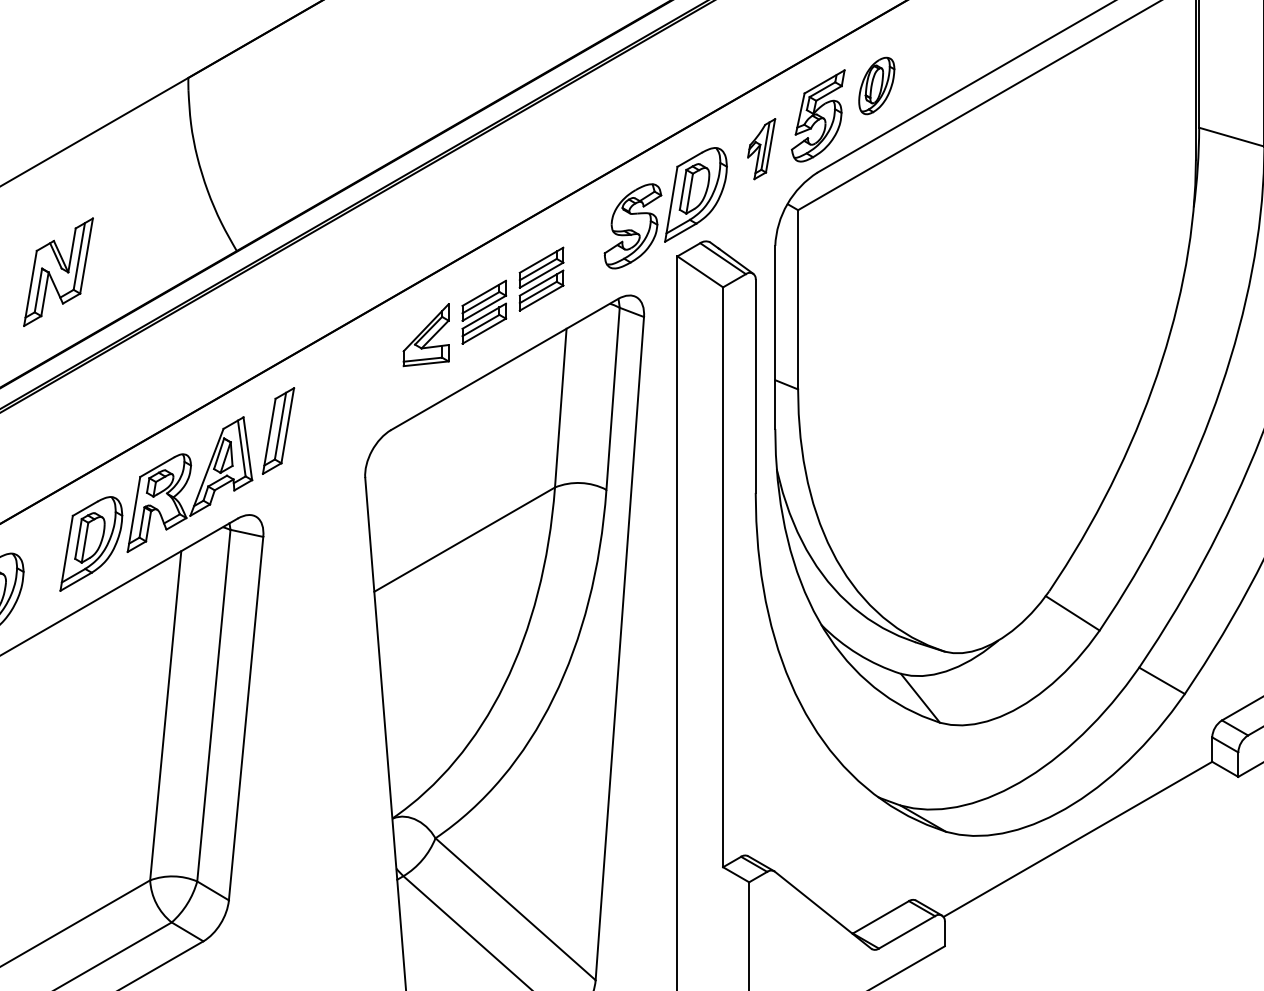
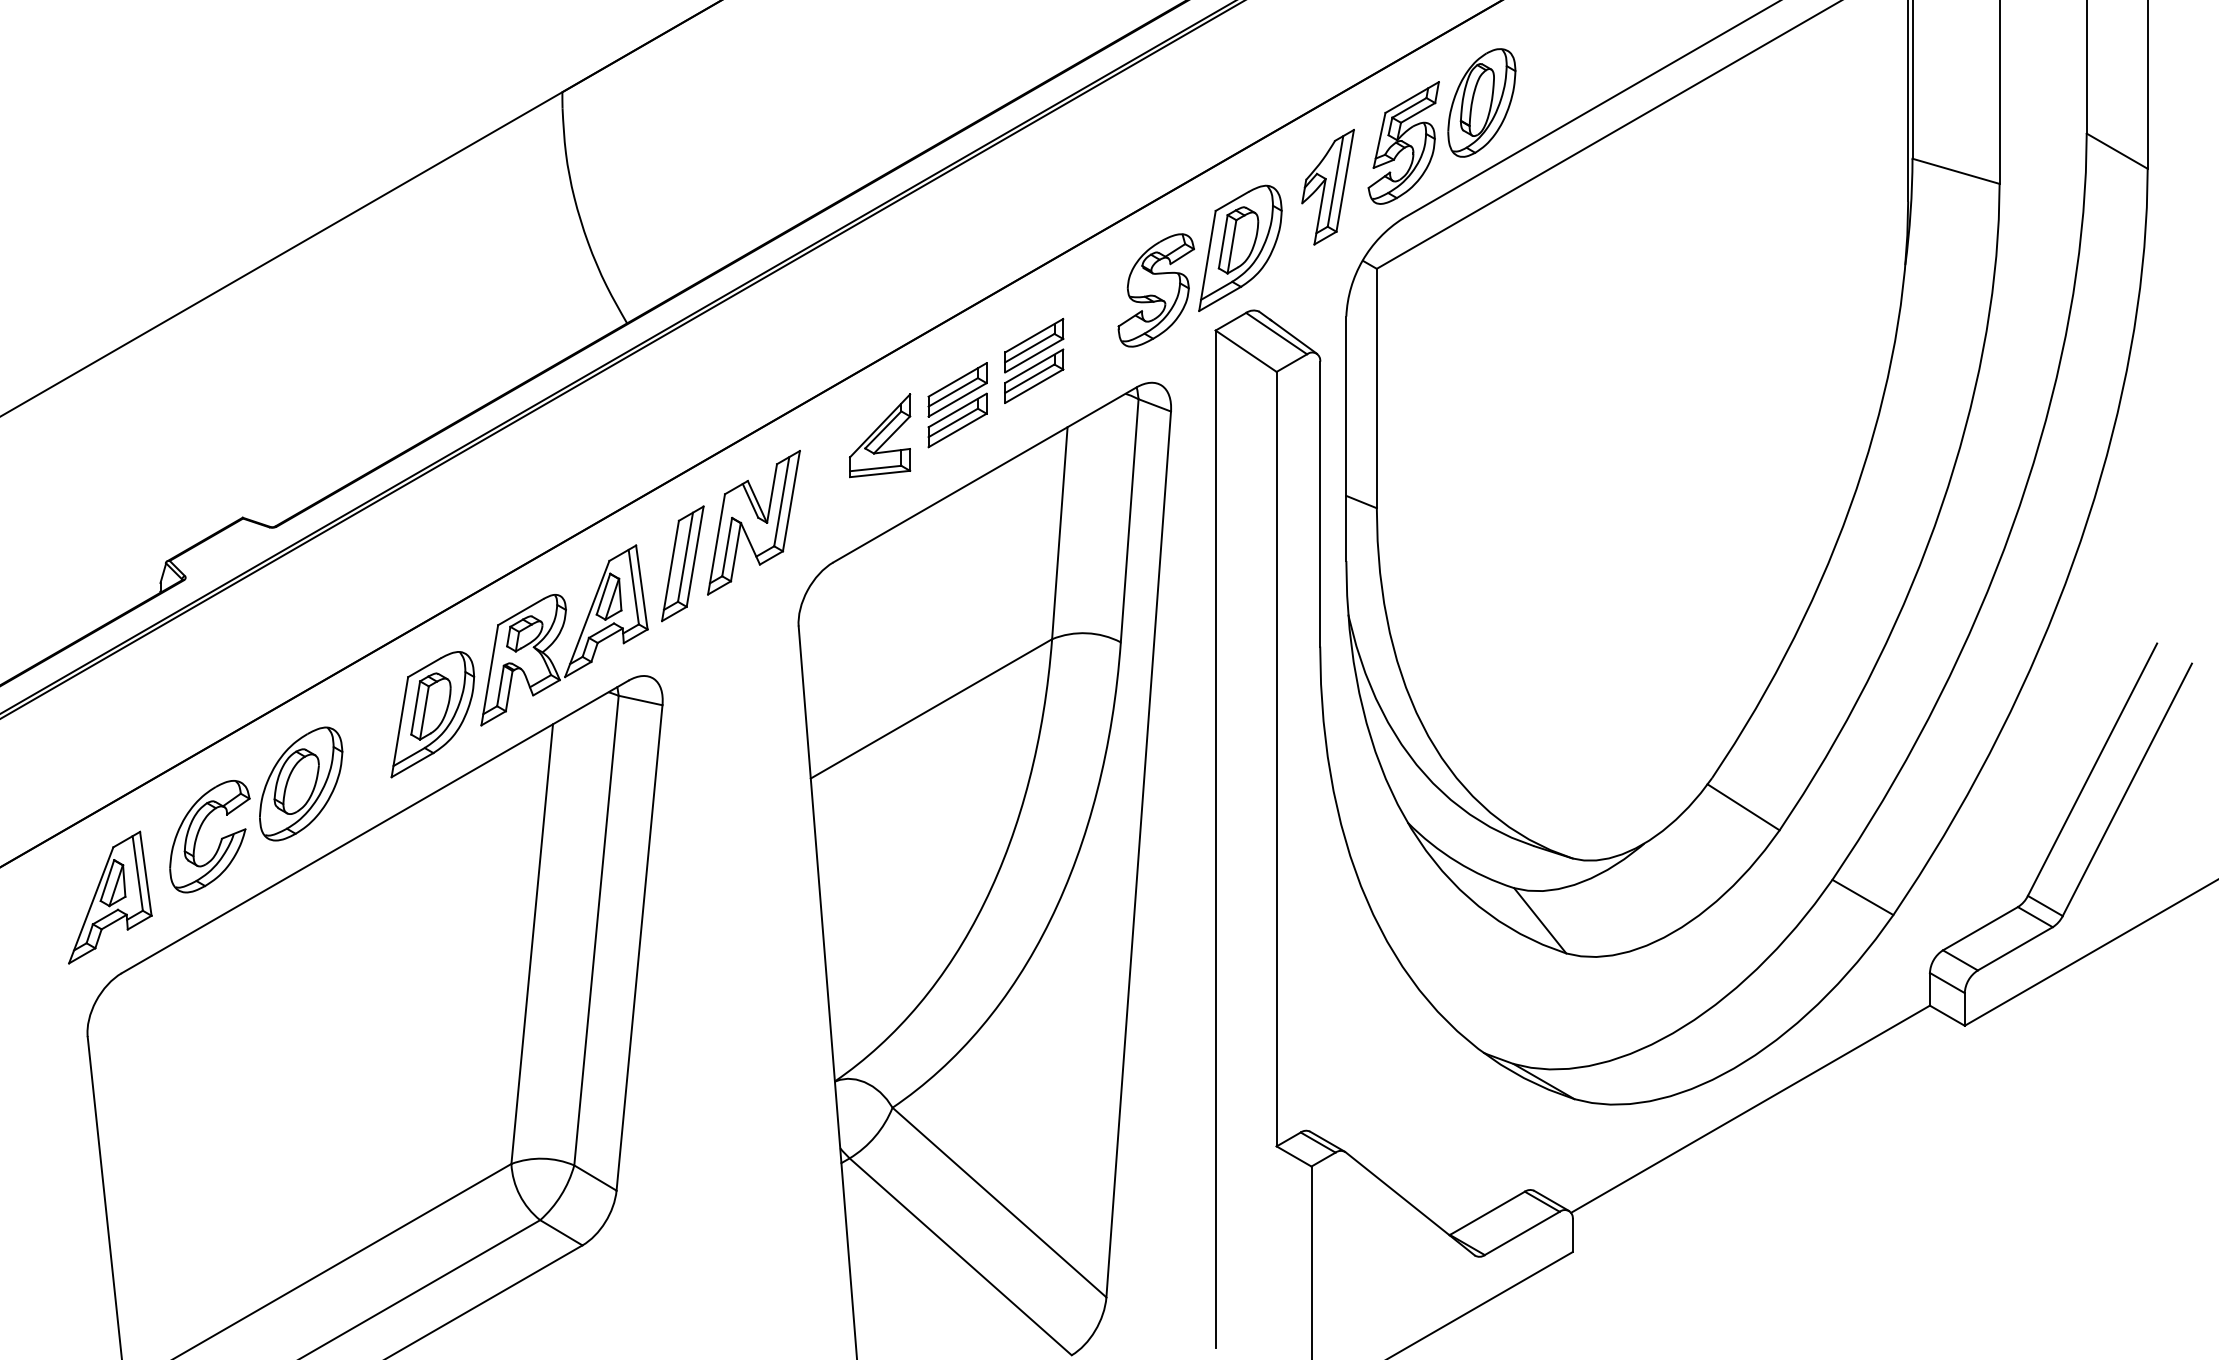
part: (876, 85) -> (1481, 102), size x1.43
part: (761, 149) -> (1327, 187), size x1.43
part: (58, 272) -> (753, 522), moved

